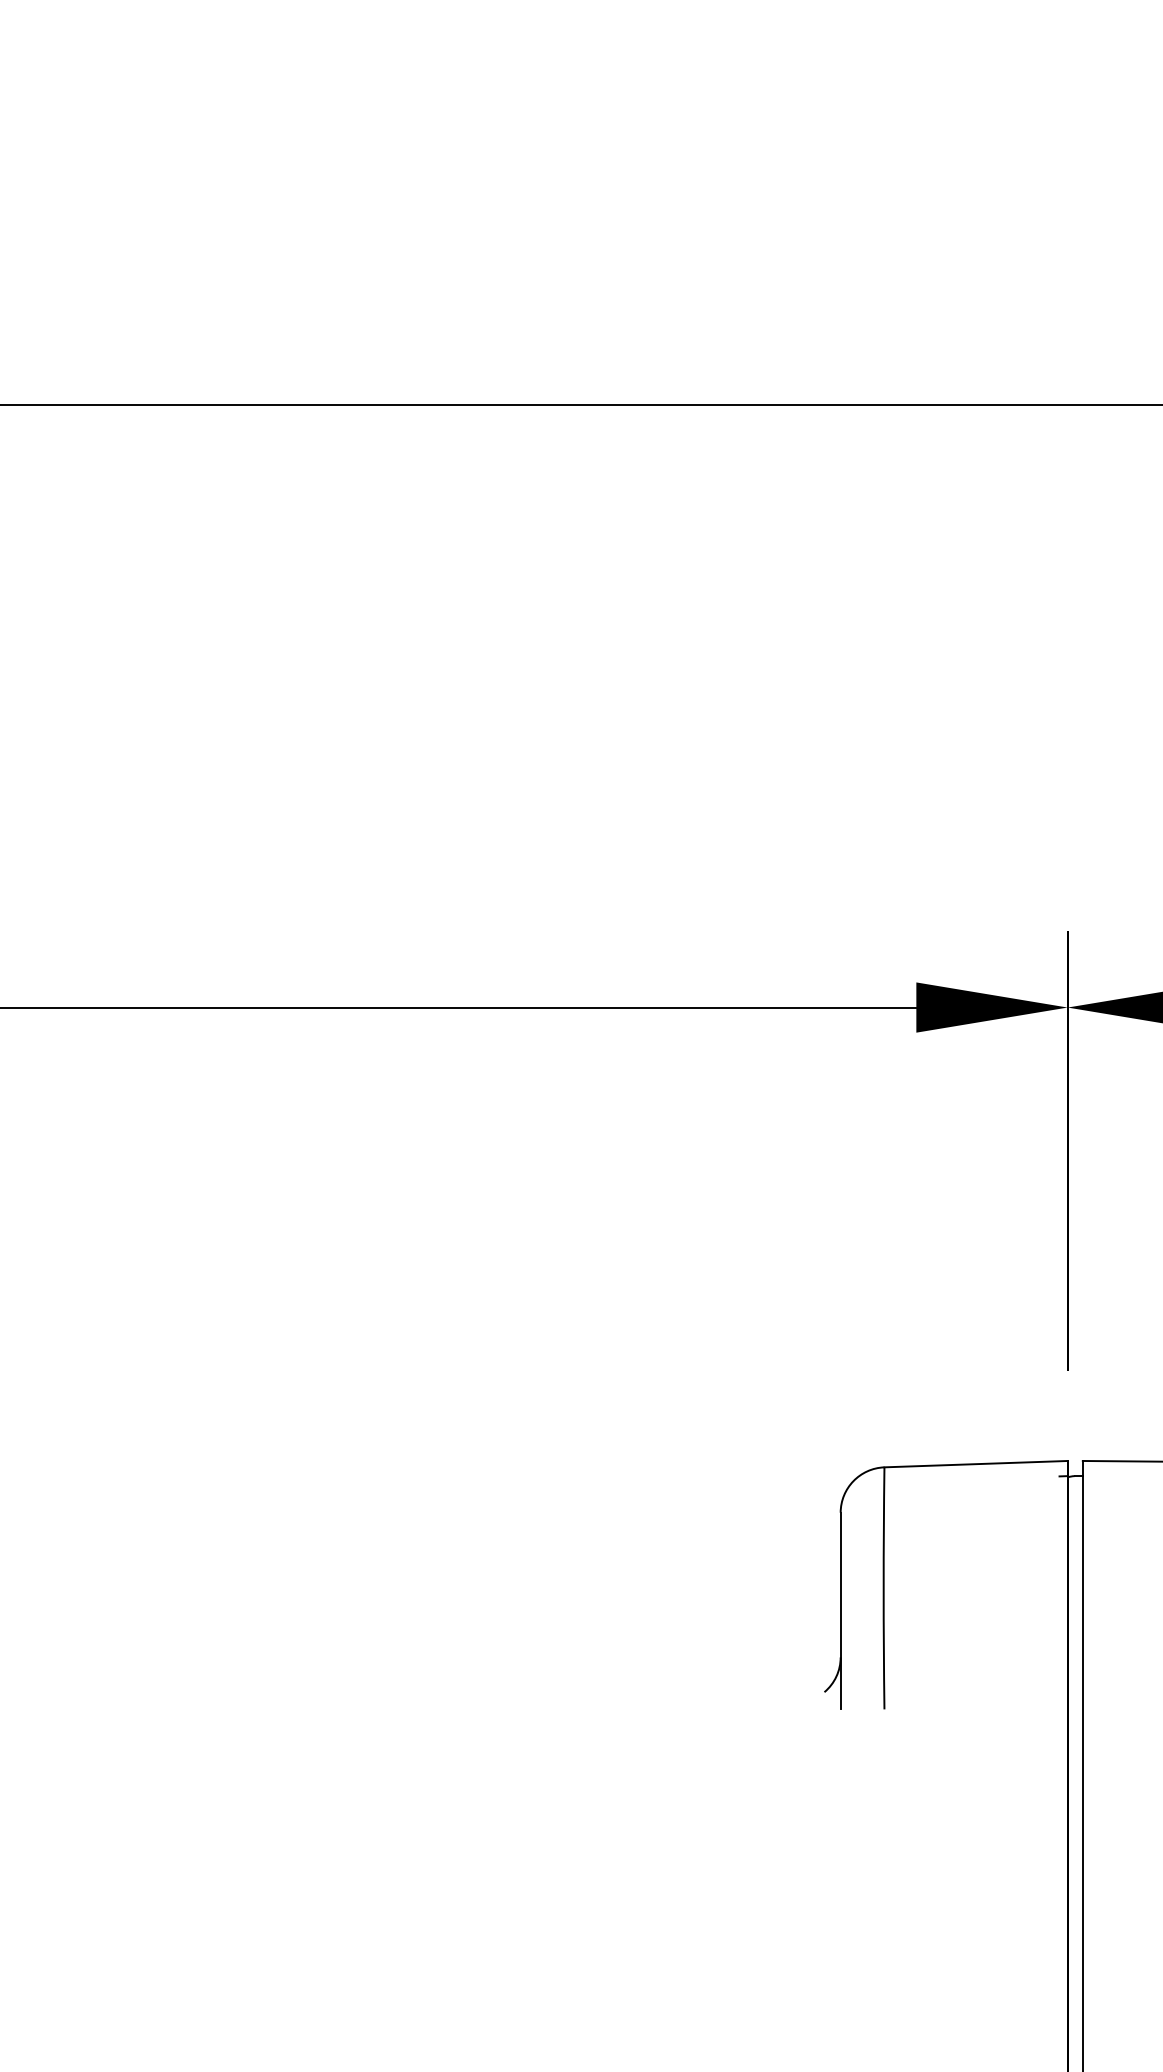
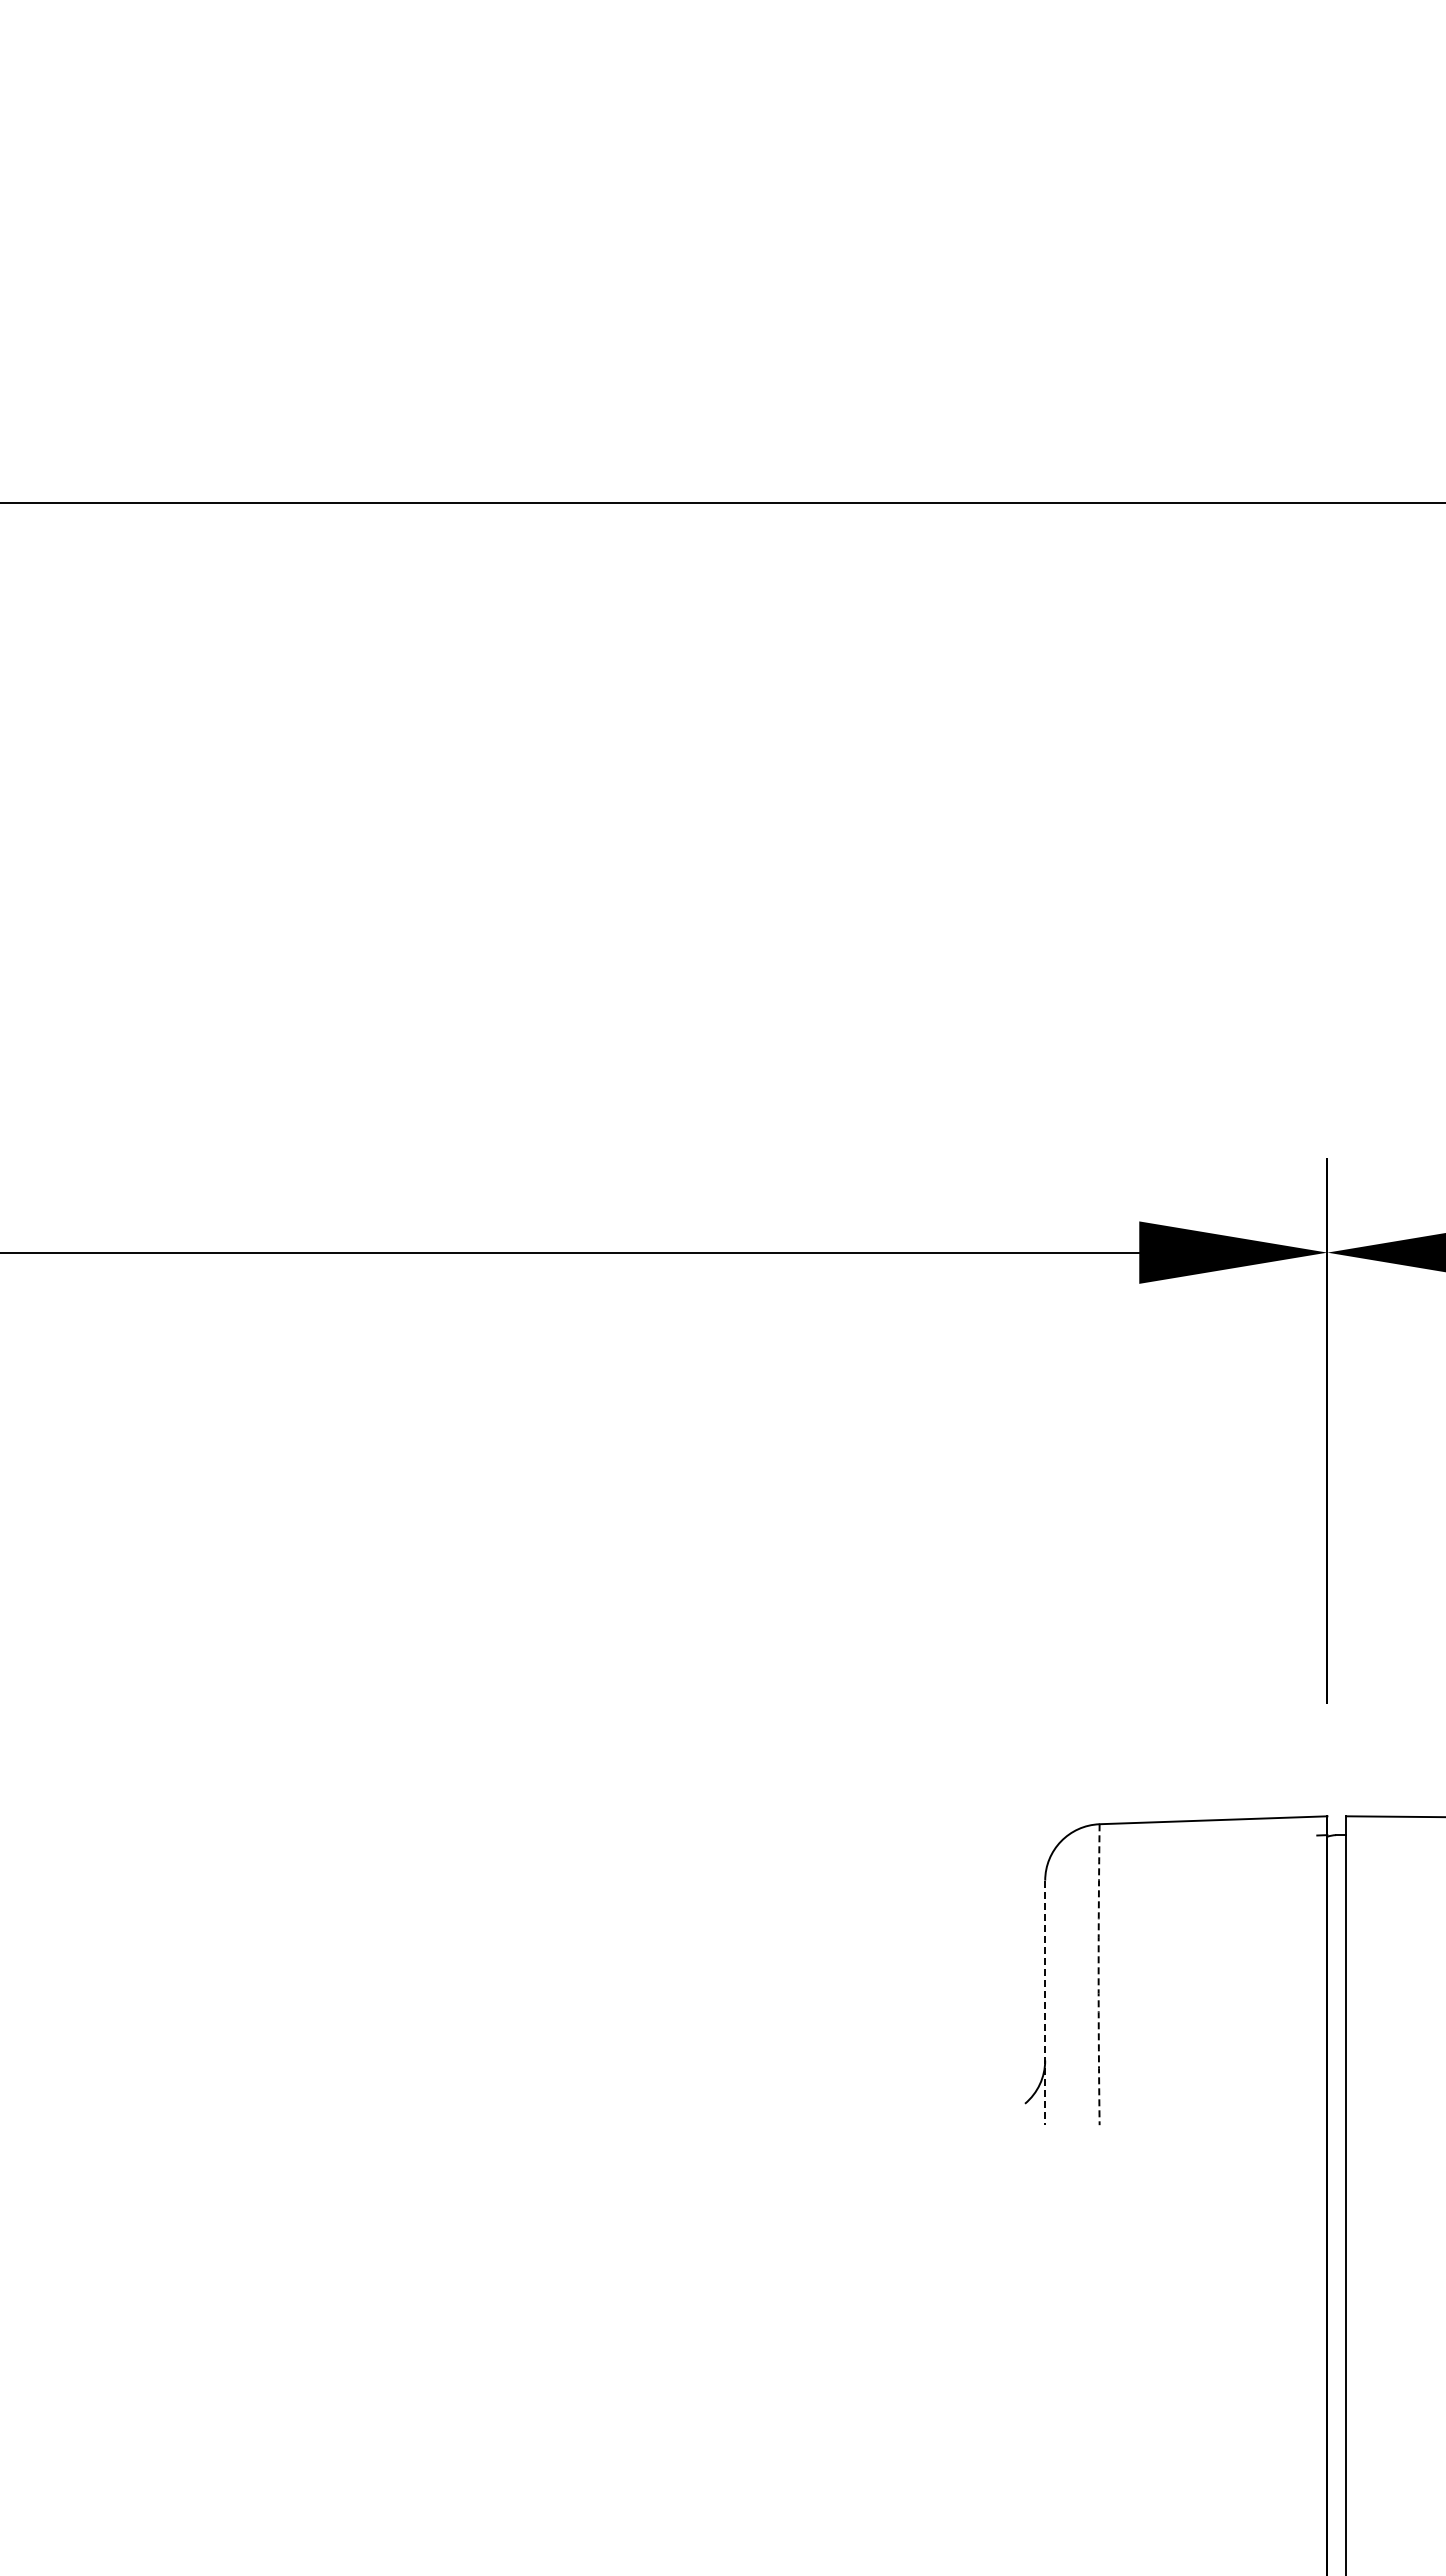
arc: (883, 1588) -> (1098, 1974), solid -> dashed
line: (840, 1611) -> (1045, 2003), solid -> dashed

